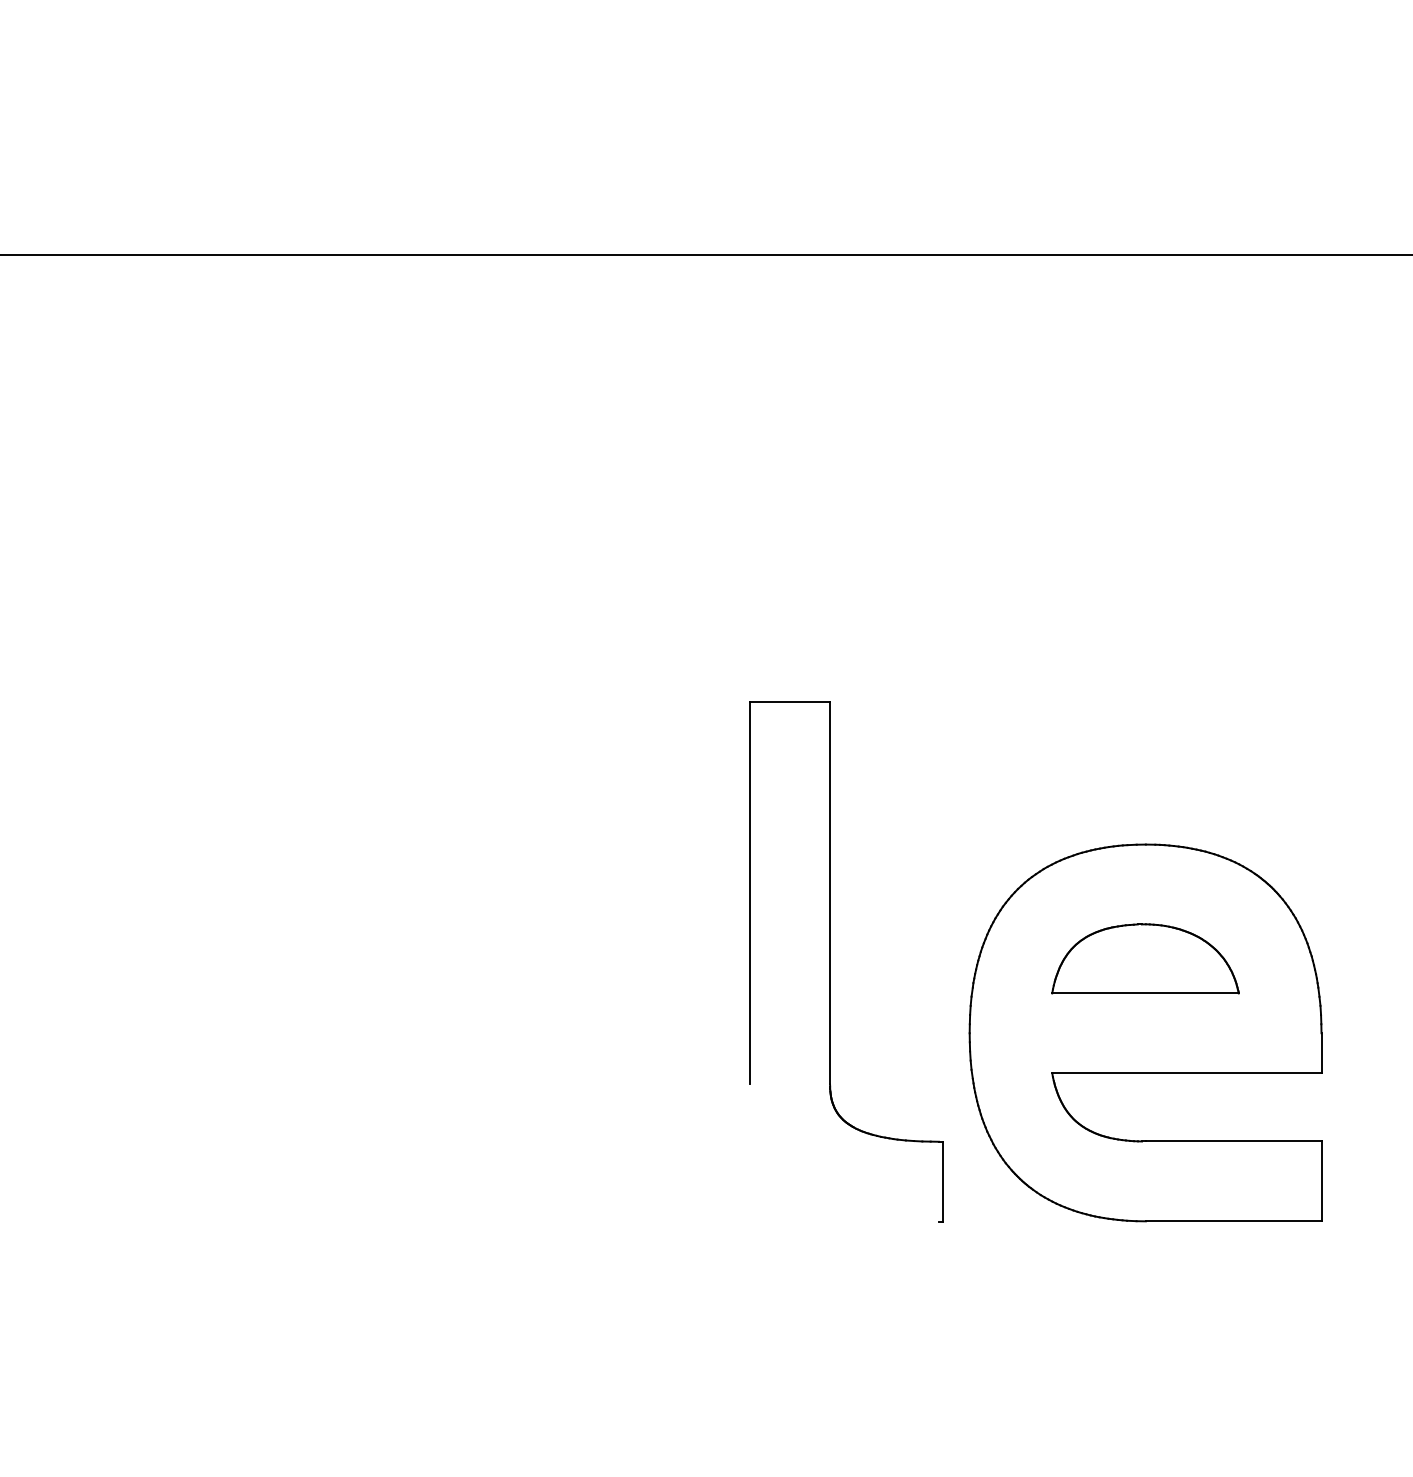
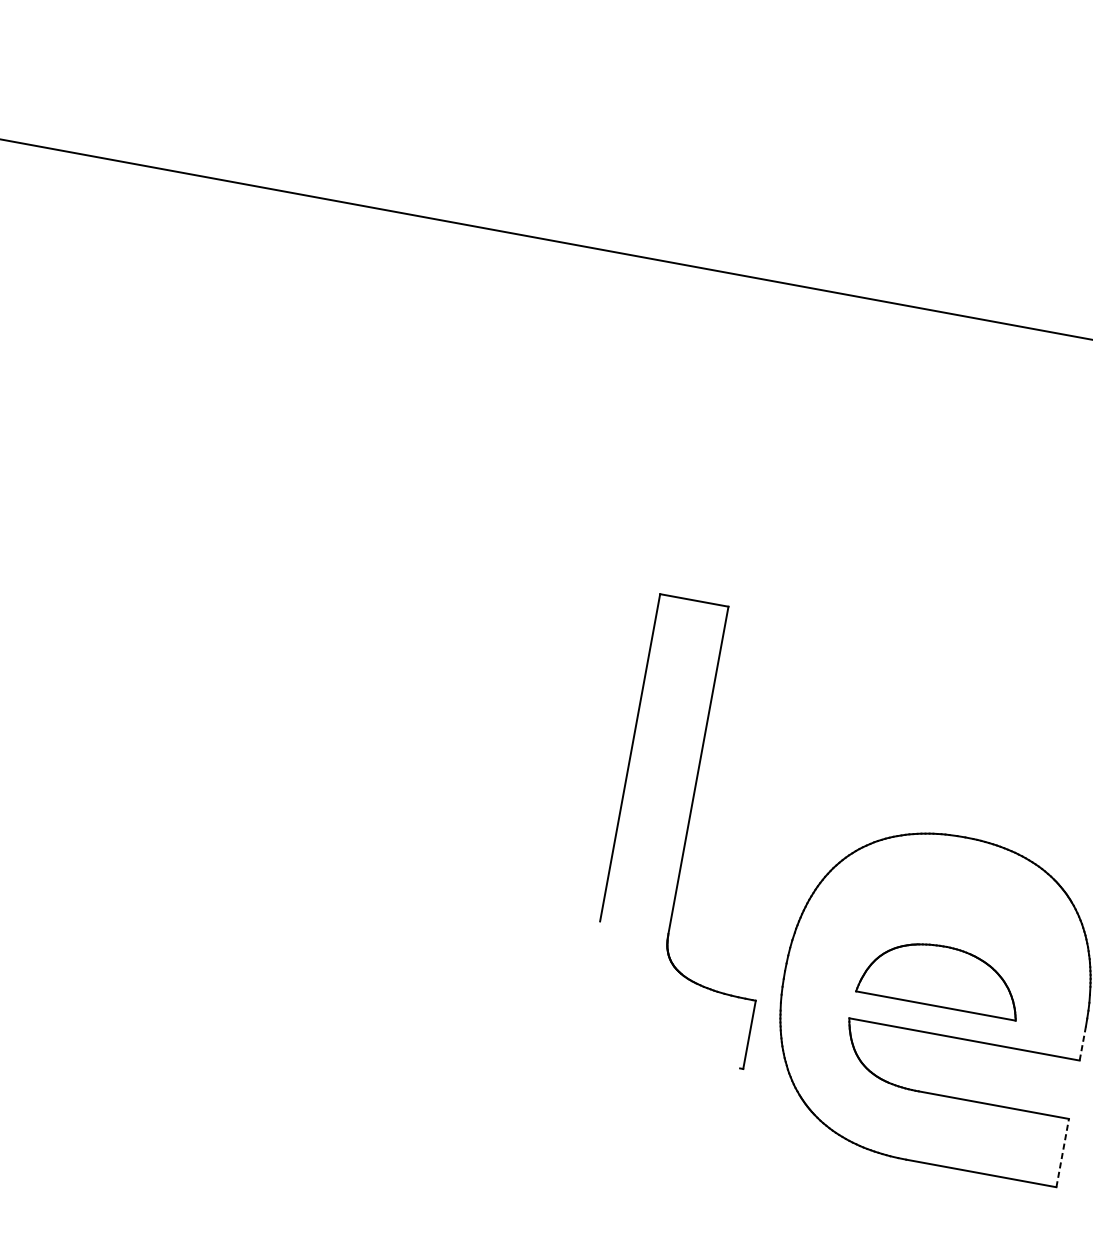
part: (1145, 958) -> (941, 976), moved
part: (830, 961) -> (688, 828), moved
line: (1321, 1053) -> (1082, 1043), solid -> dashed
line: (1321, 1181) -> (1062, 1153), solid -> dashed

